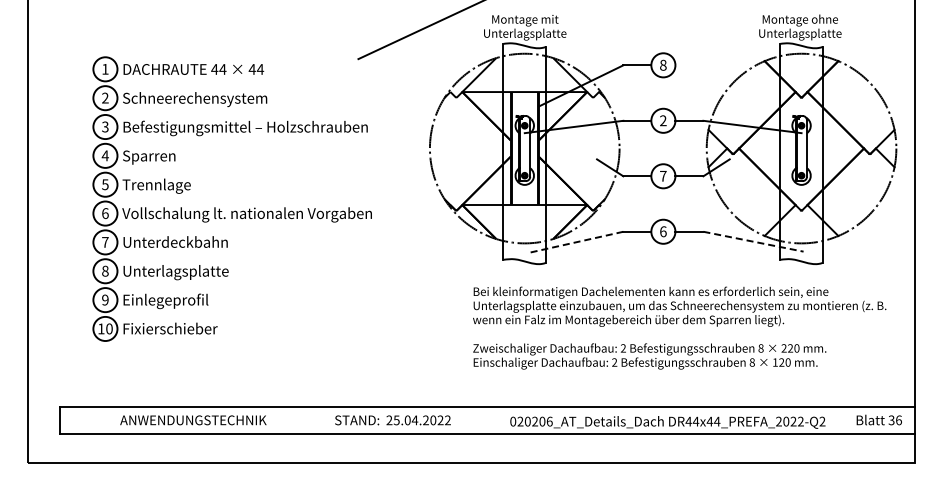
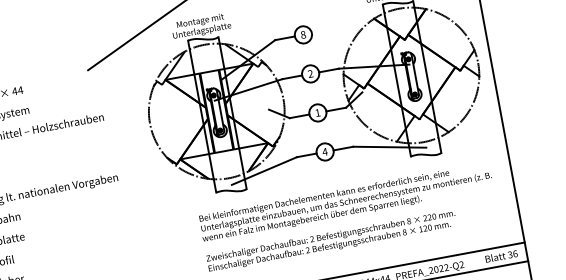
text: (663, 176) -> (317, 113), 7 -> 1
text: (662, 231) -> (324, 151), 6 -> 4
line: (753, 241) -> (389, 147), dashed -> solid
line: (574, 242) -> (263, 171), dashed -> solid

